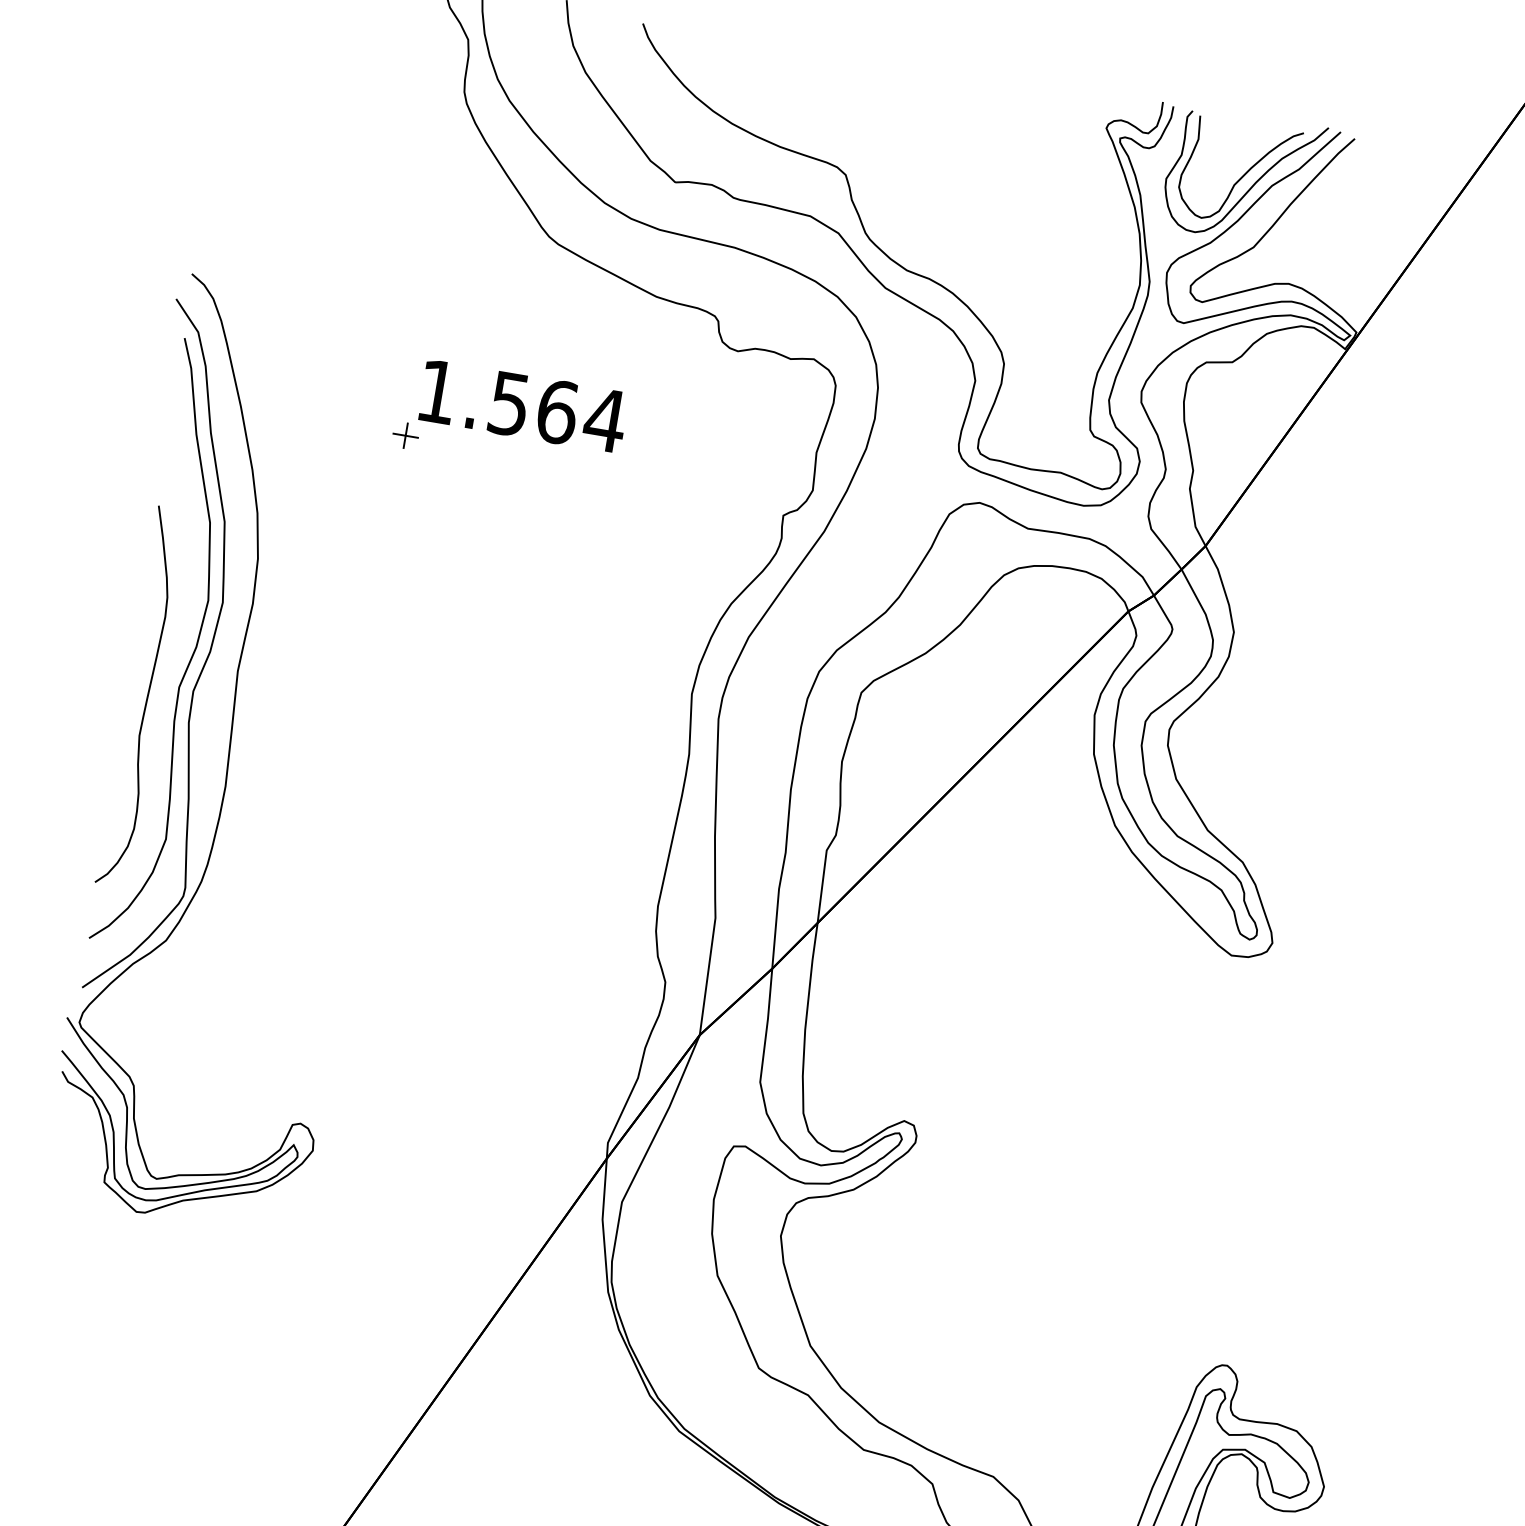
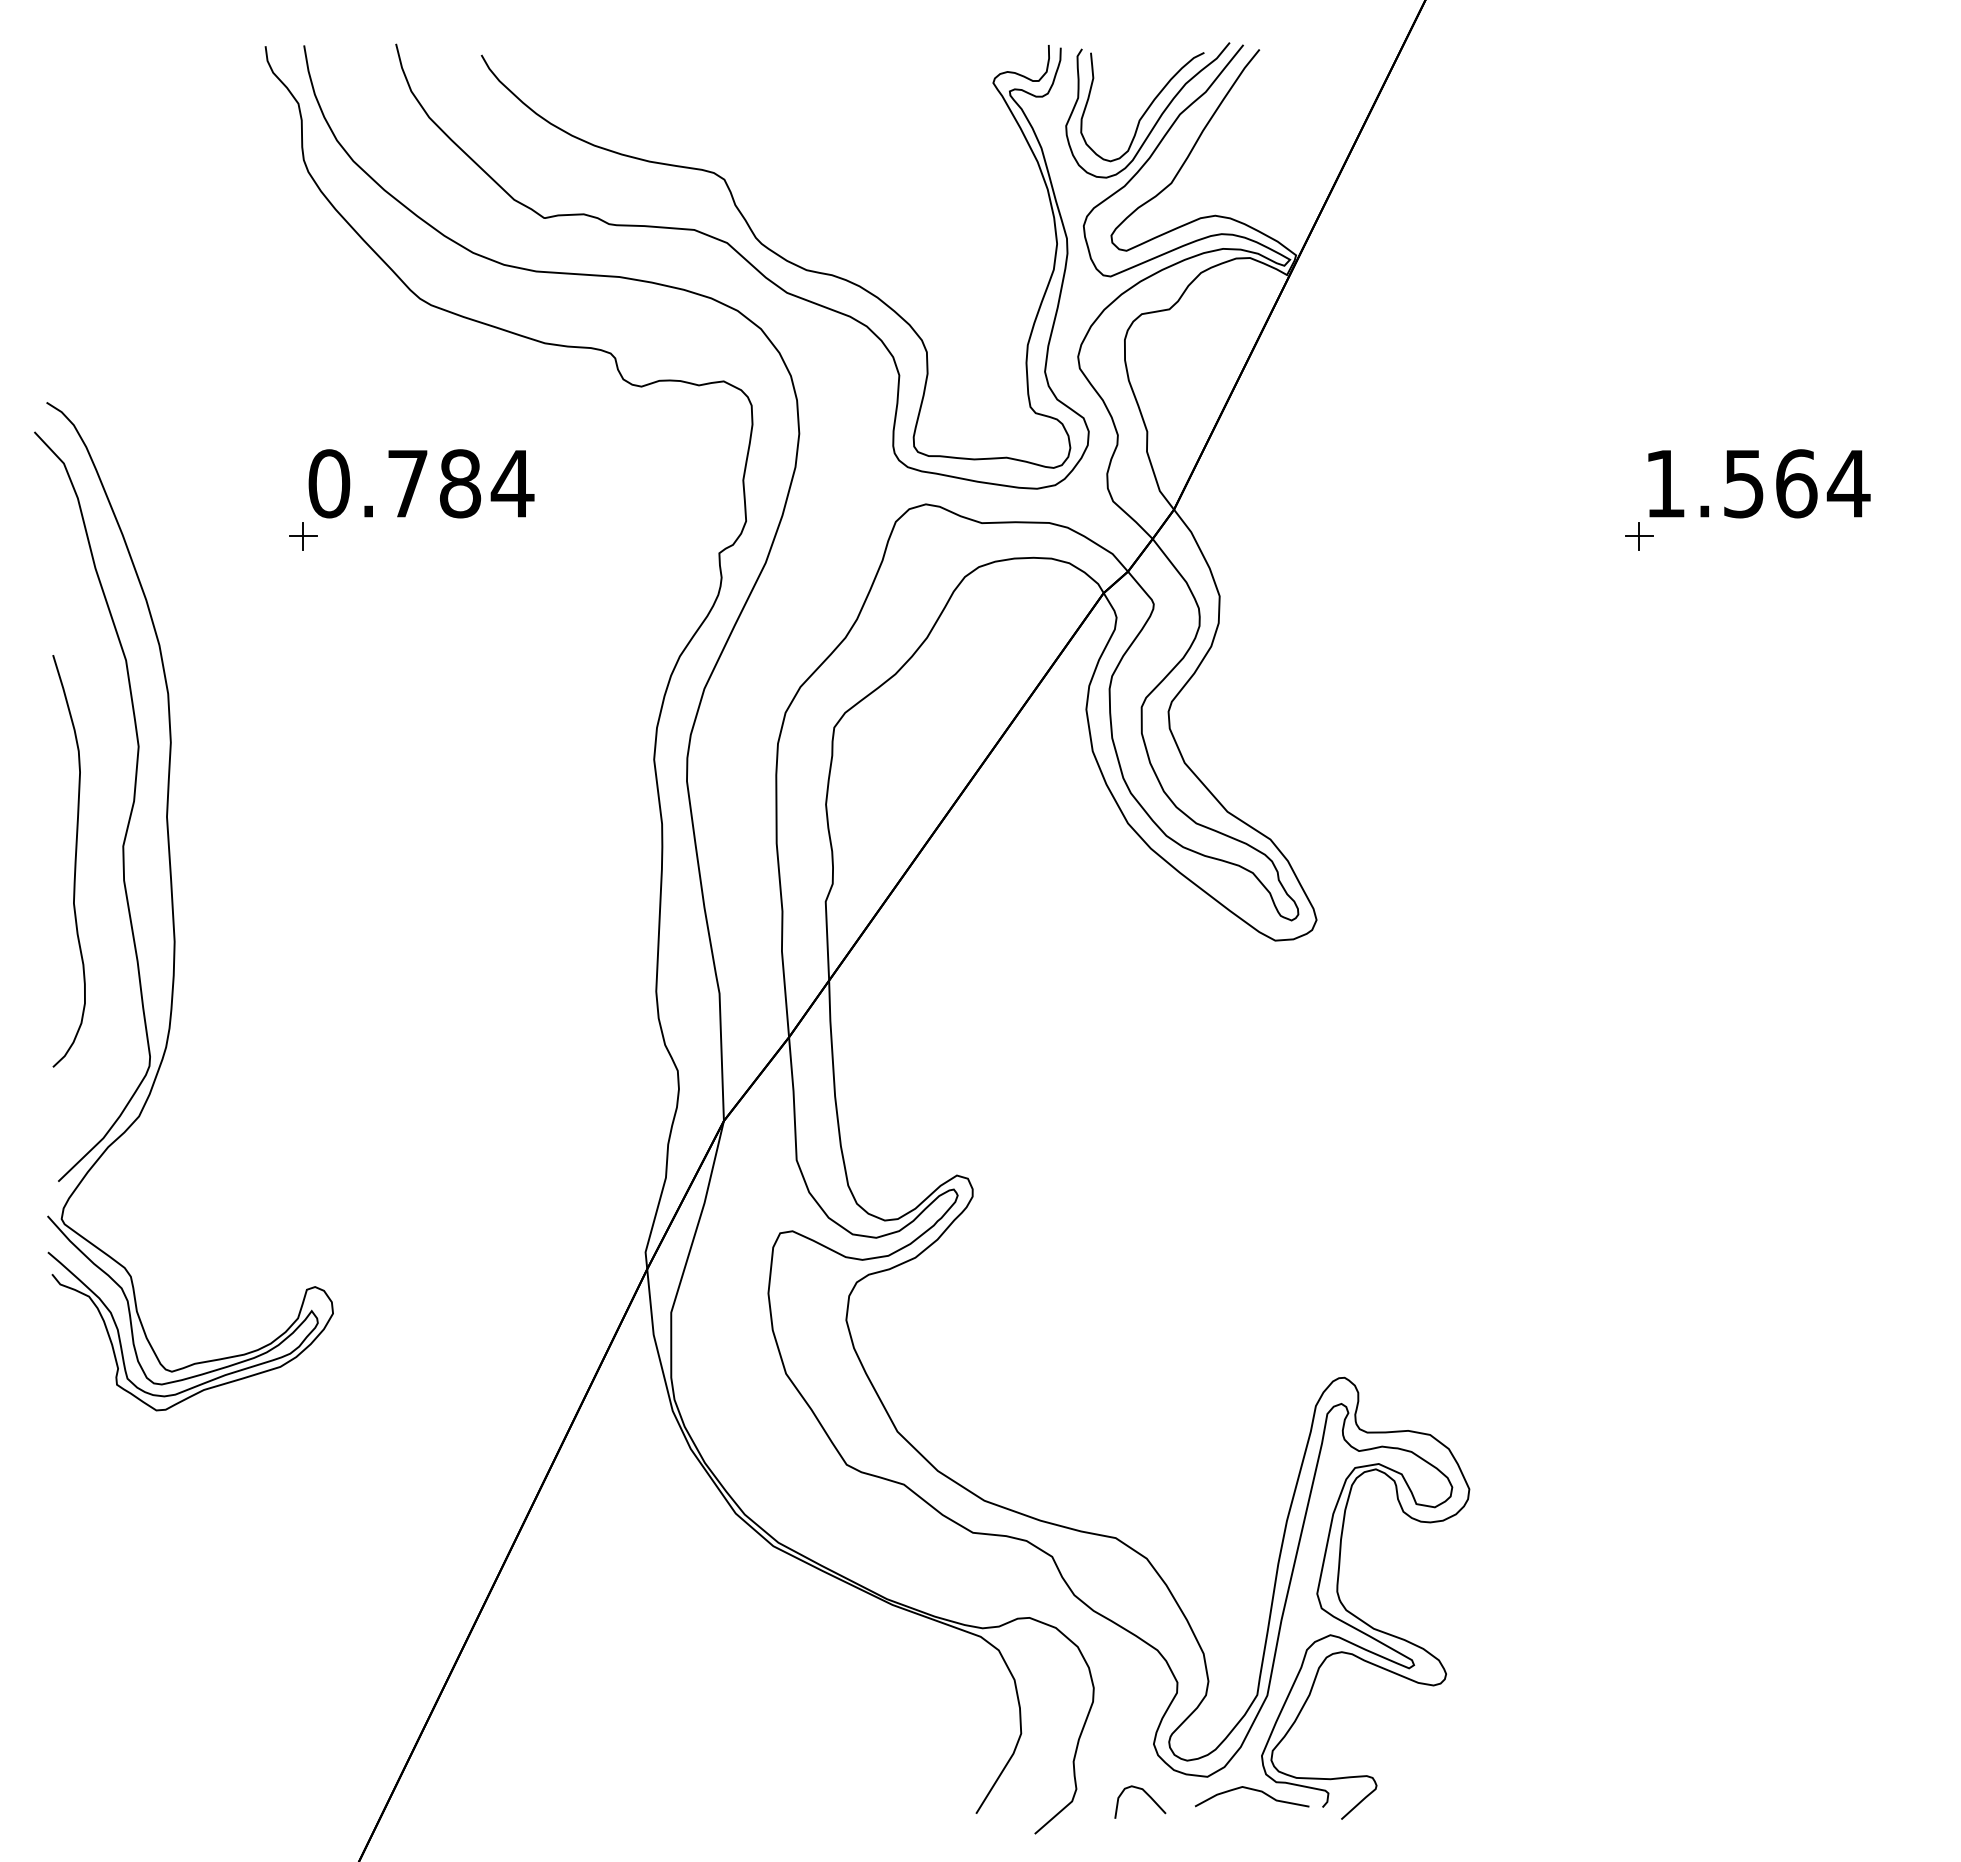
text: (497, 401) -> (394, 483), 1.564 -> 0.784
curve: (192, 653) -> (115, 806), removed

